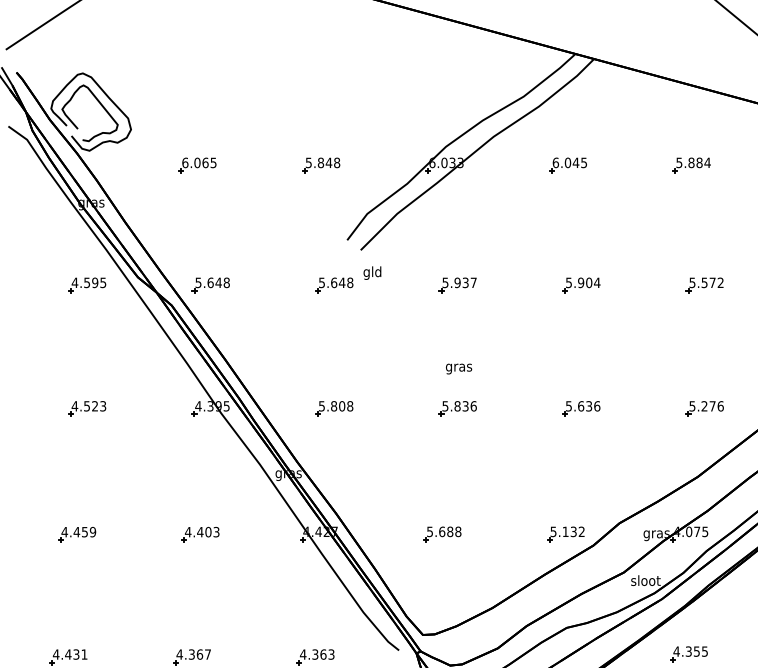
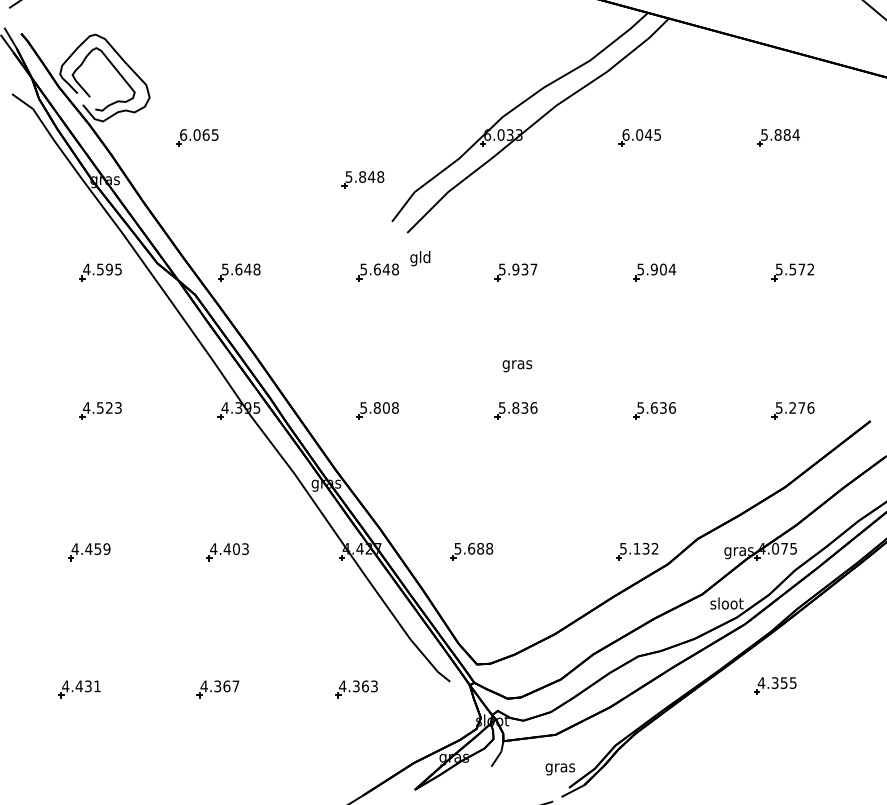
part: (197, 165) -> (197, 137), moved
part: (320, 165) -> (362, 179), moved
part: (442, 534) -> (471, 551), moved

